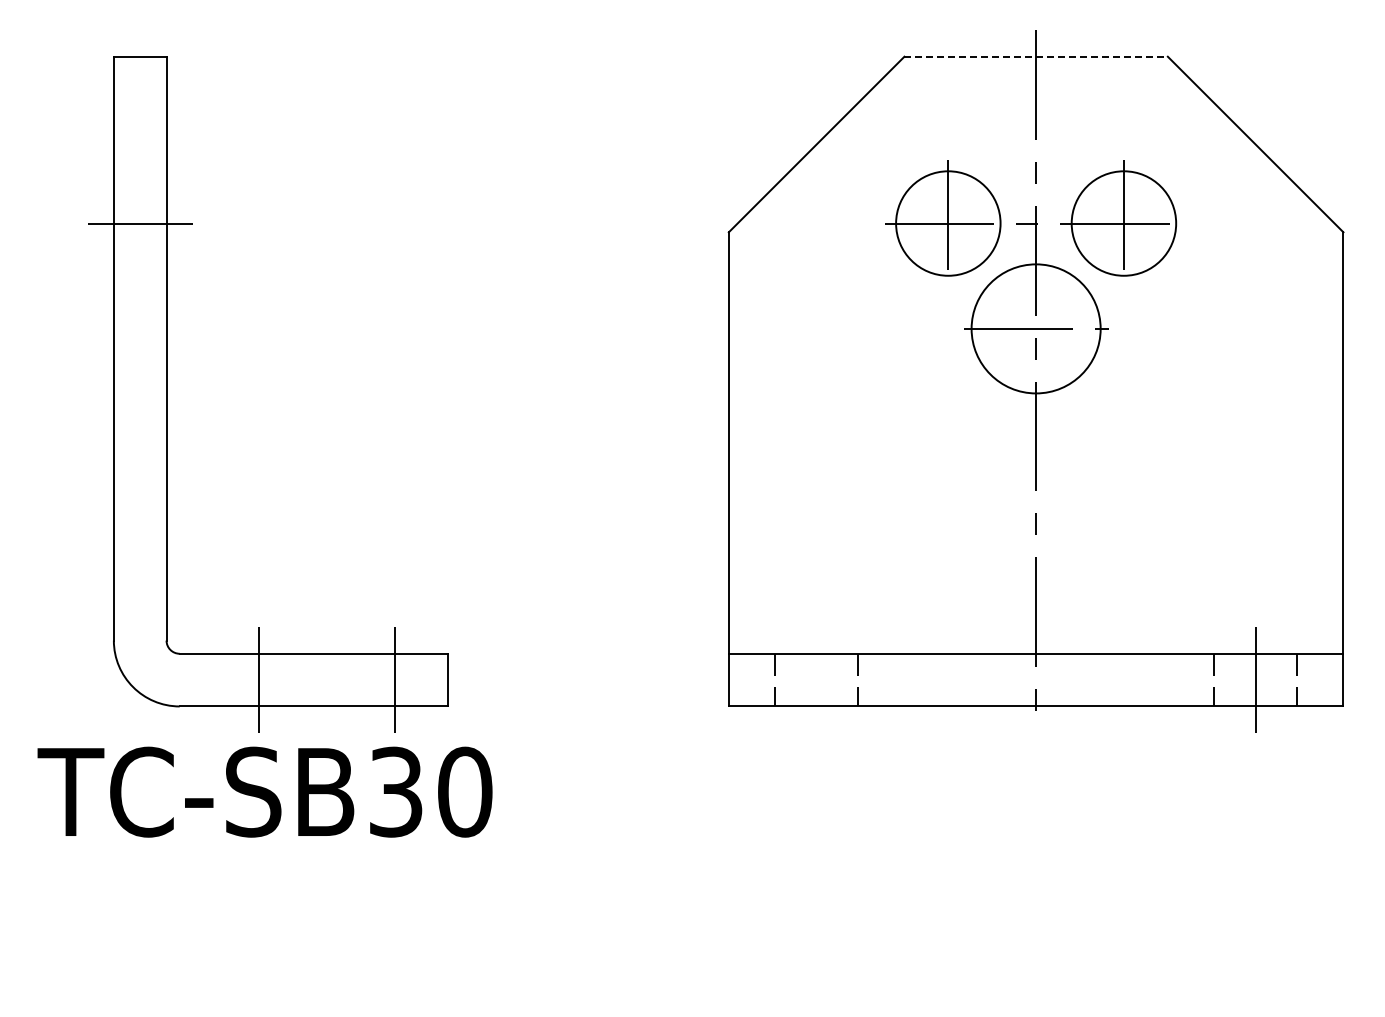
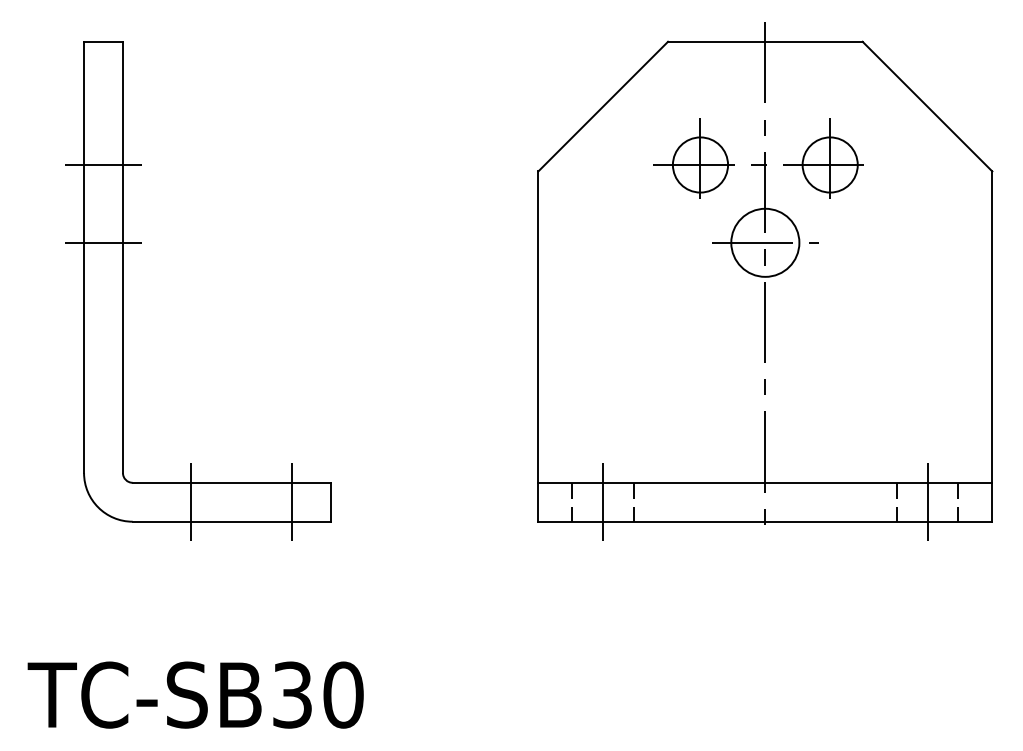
line: (1036, 56) -> (765, 41), dashed -> solid
circle: (948, 223) -> (700, 164), size x0.71
circle: (1123, 223) -> (829, 164), size x0.71
line: (139, 328) -> (102, 242), added
circle: (1036, 328) -> (765, 242), size x0.71
line: (816, 679) -> (603, 501), added
text: (264, 791) -> (195, 694), moved

